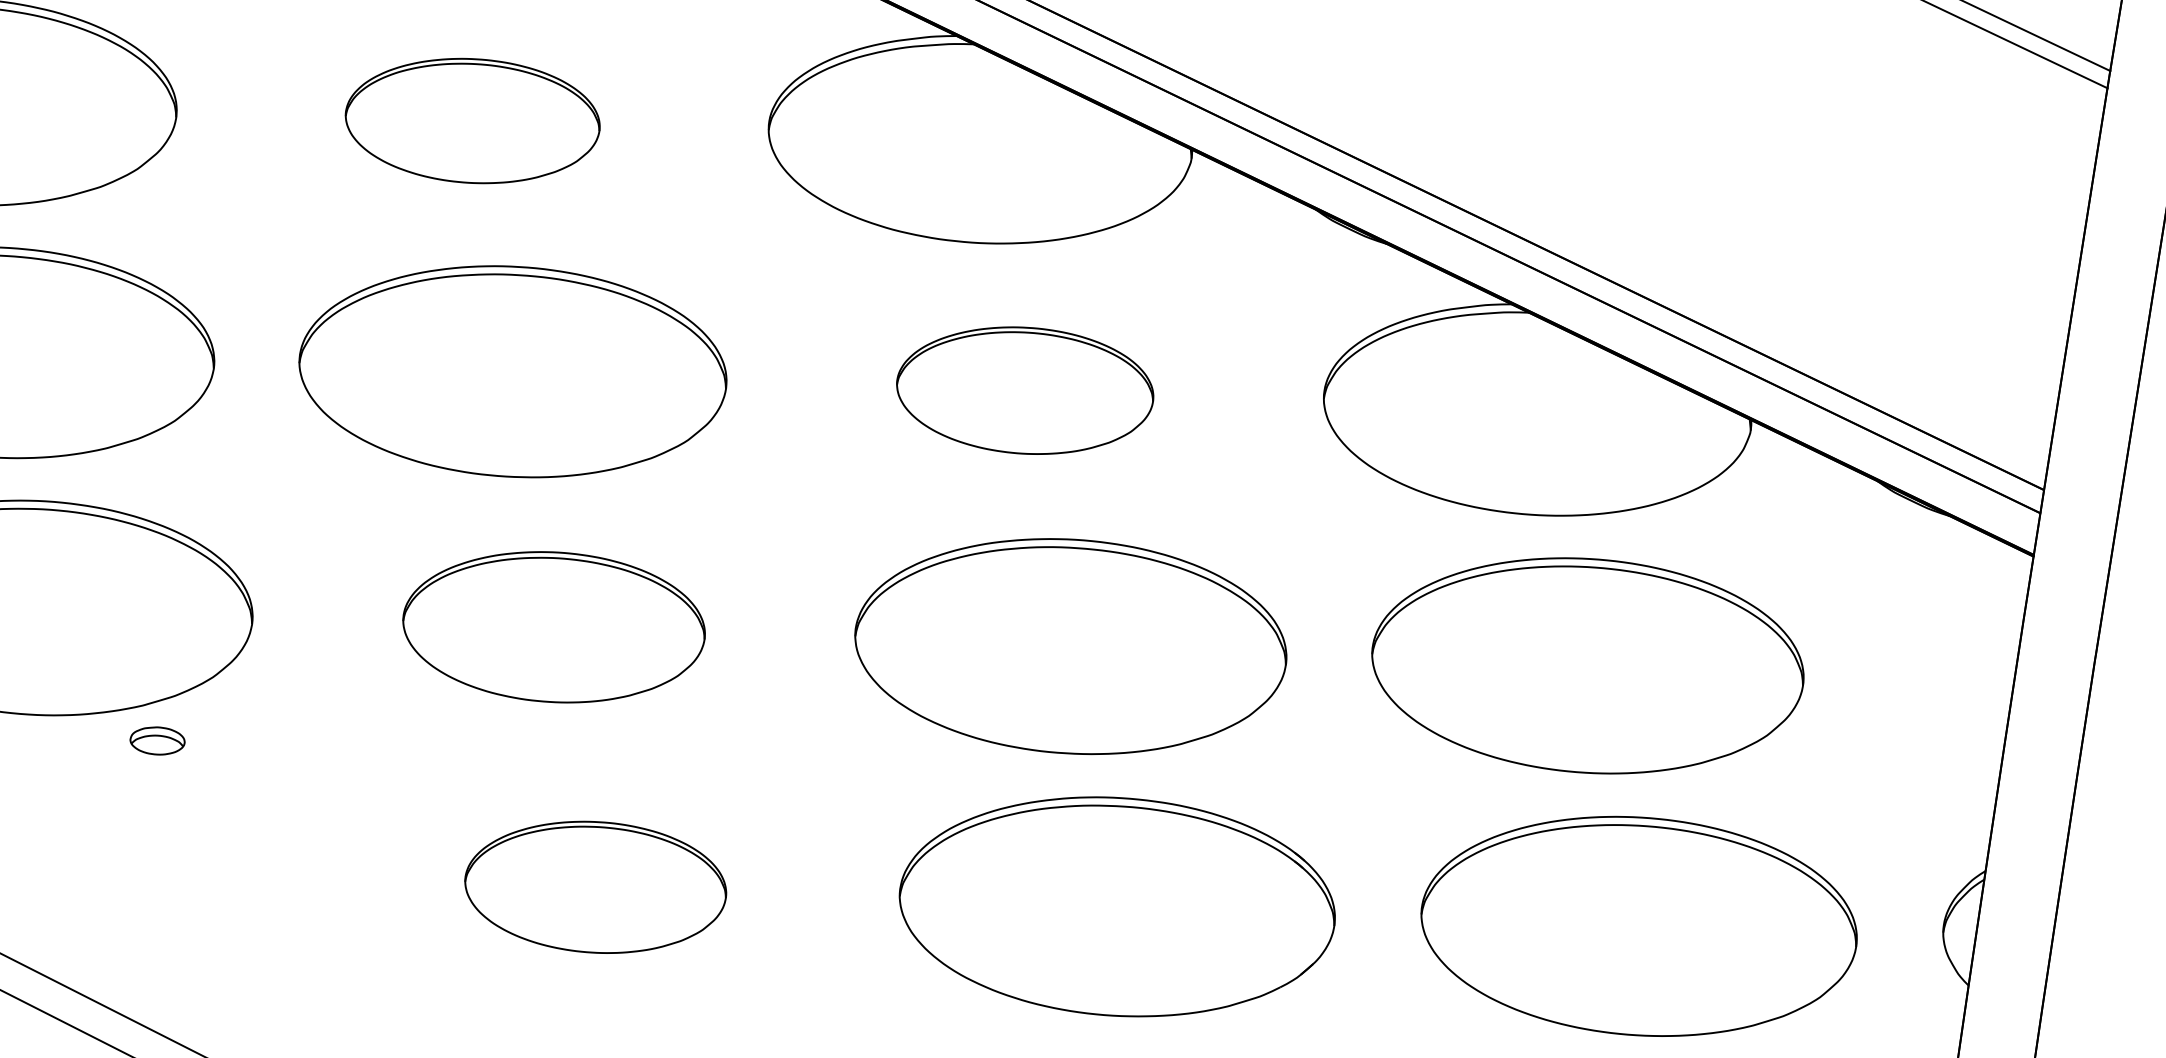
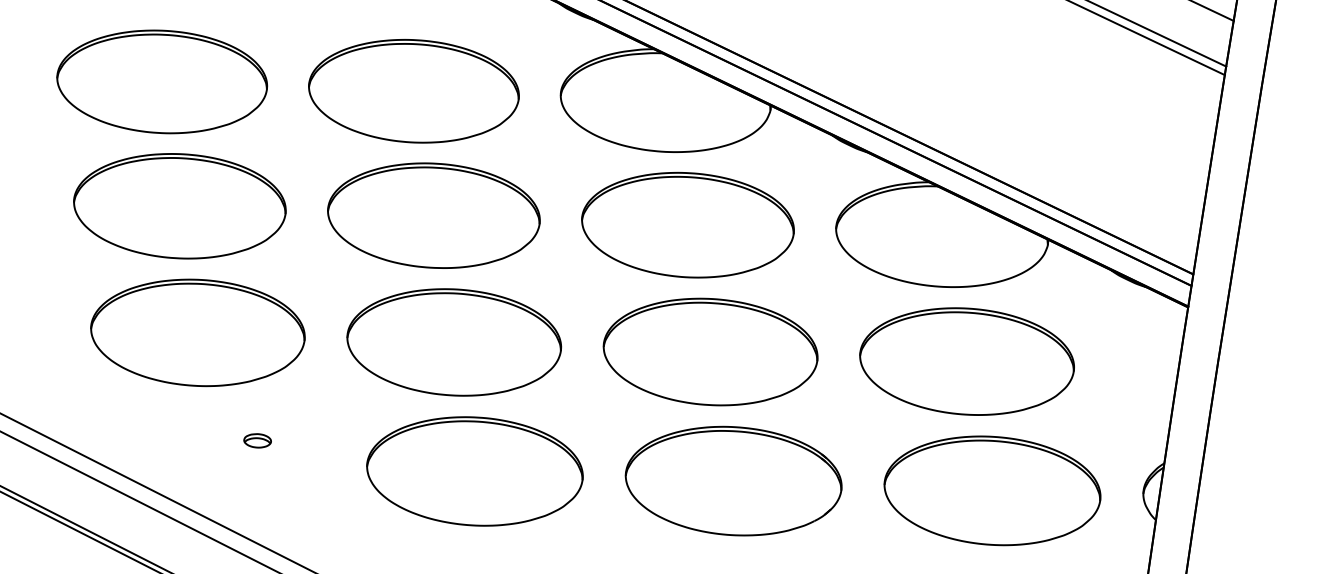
part: (471, 121) -> (413, 91), size x1.67
part: (1024, 389) -> (687, 224), size x1.67
part: (554, 627) -> (454, 342), size x1.43
part: (157, 740) -> (257, 440), moved
part: (594, 887) -> (474, 471), size x1.67

